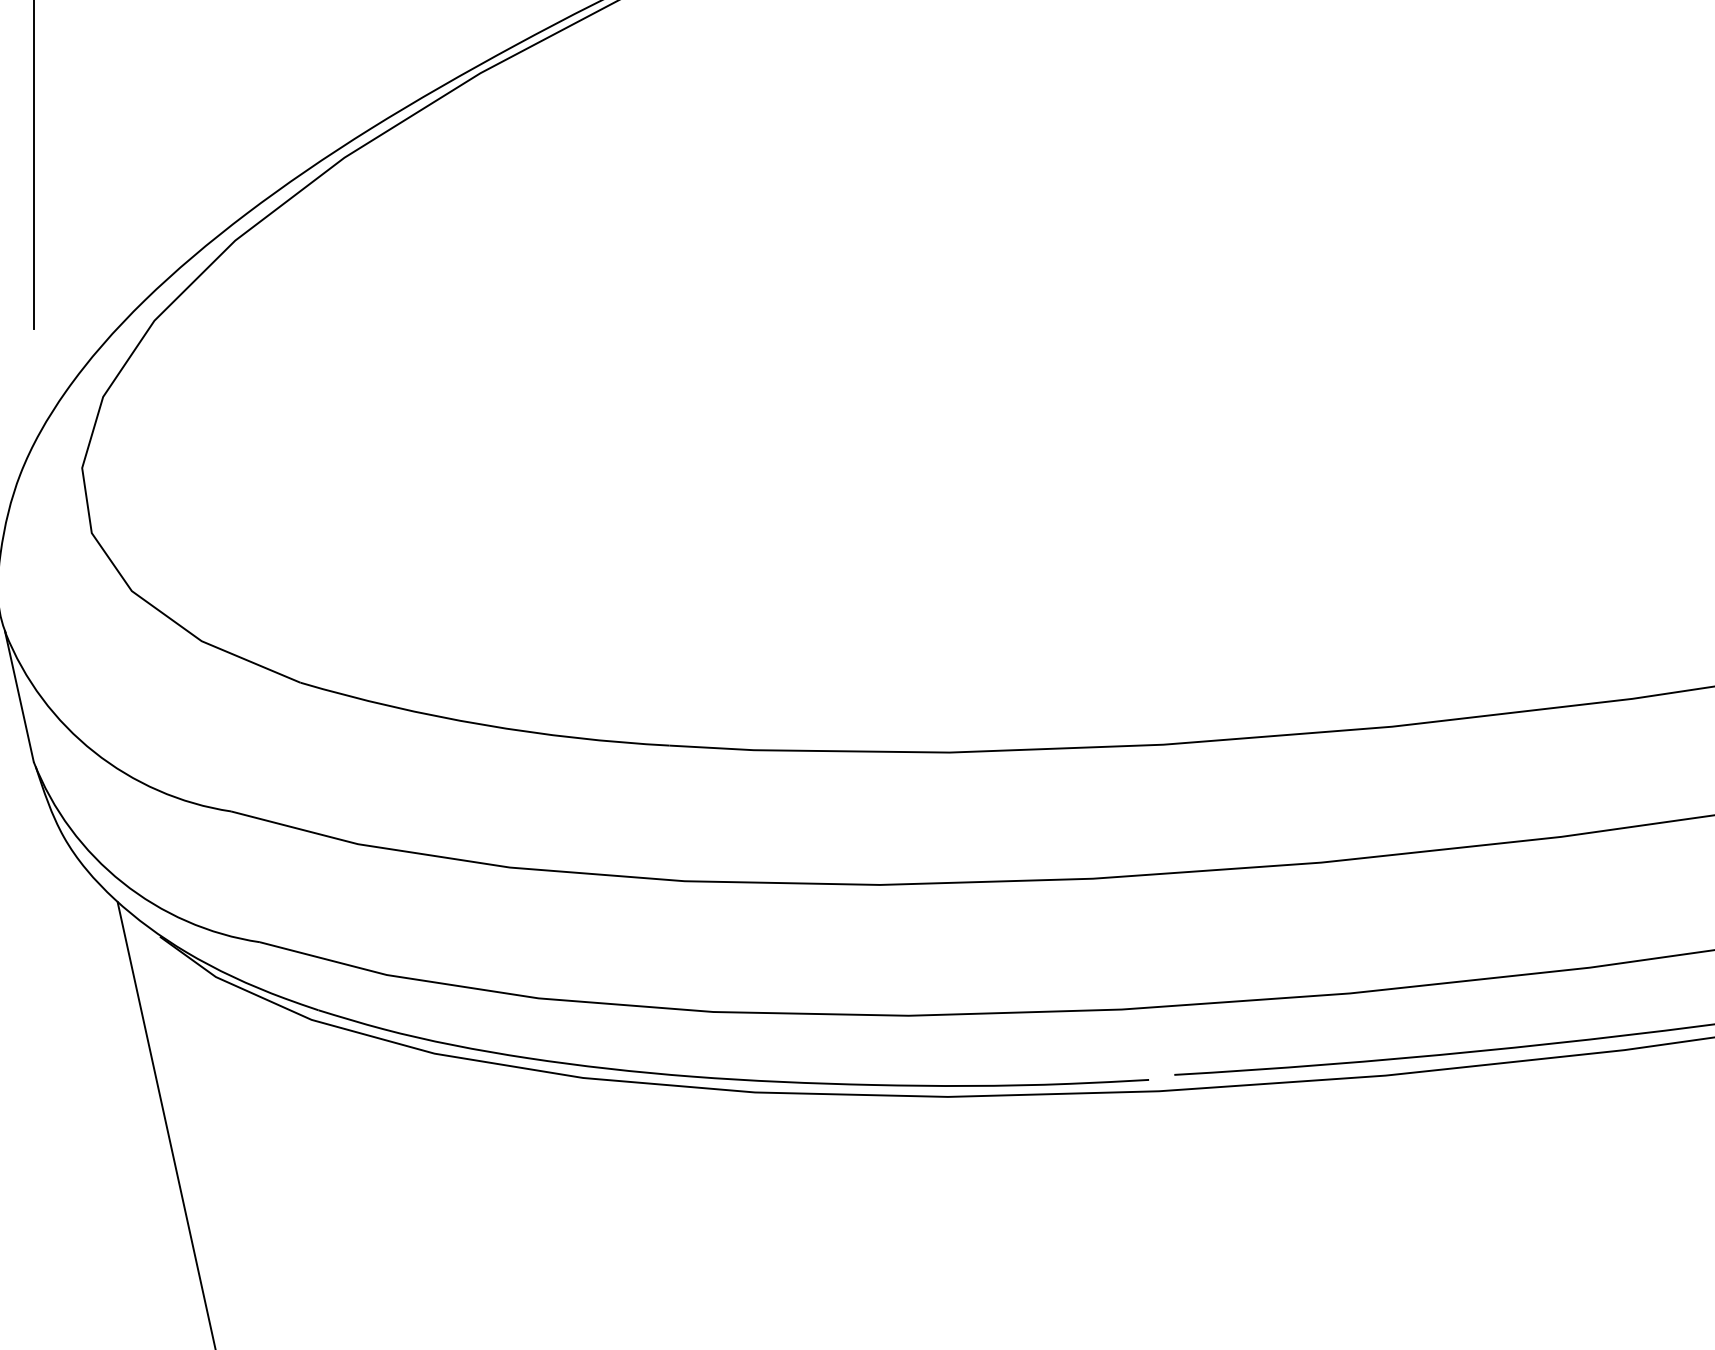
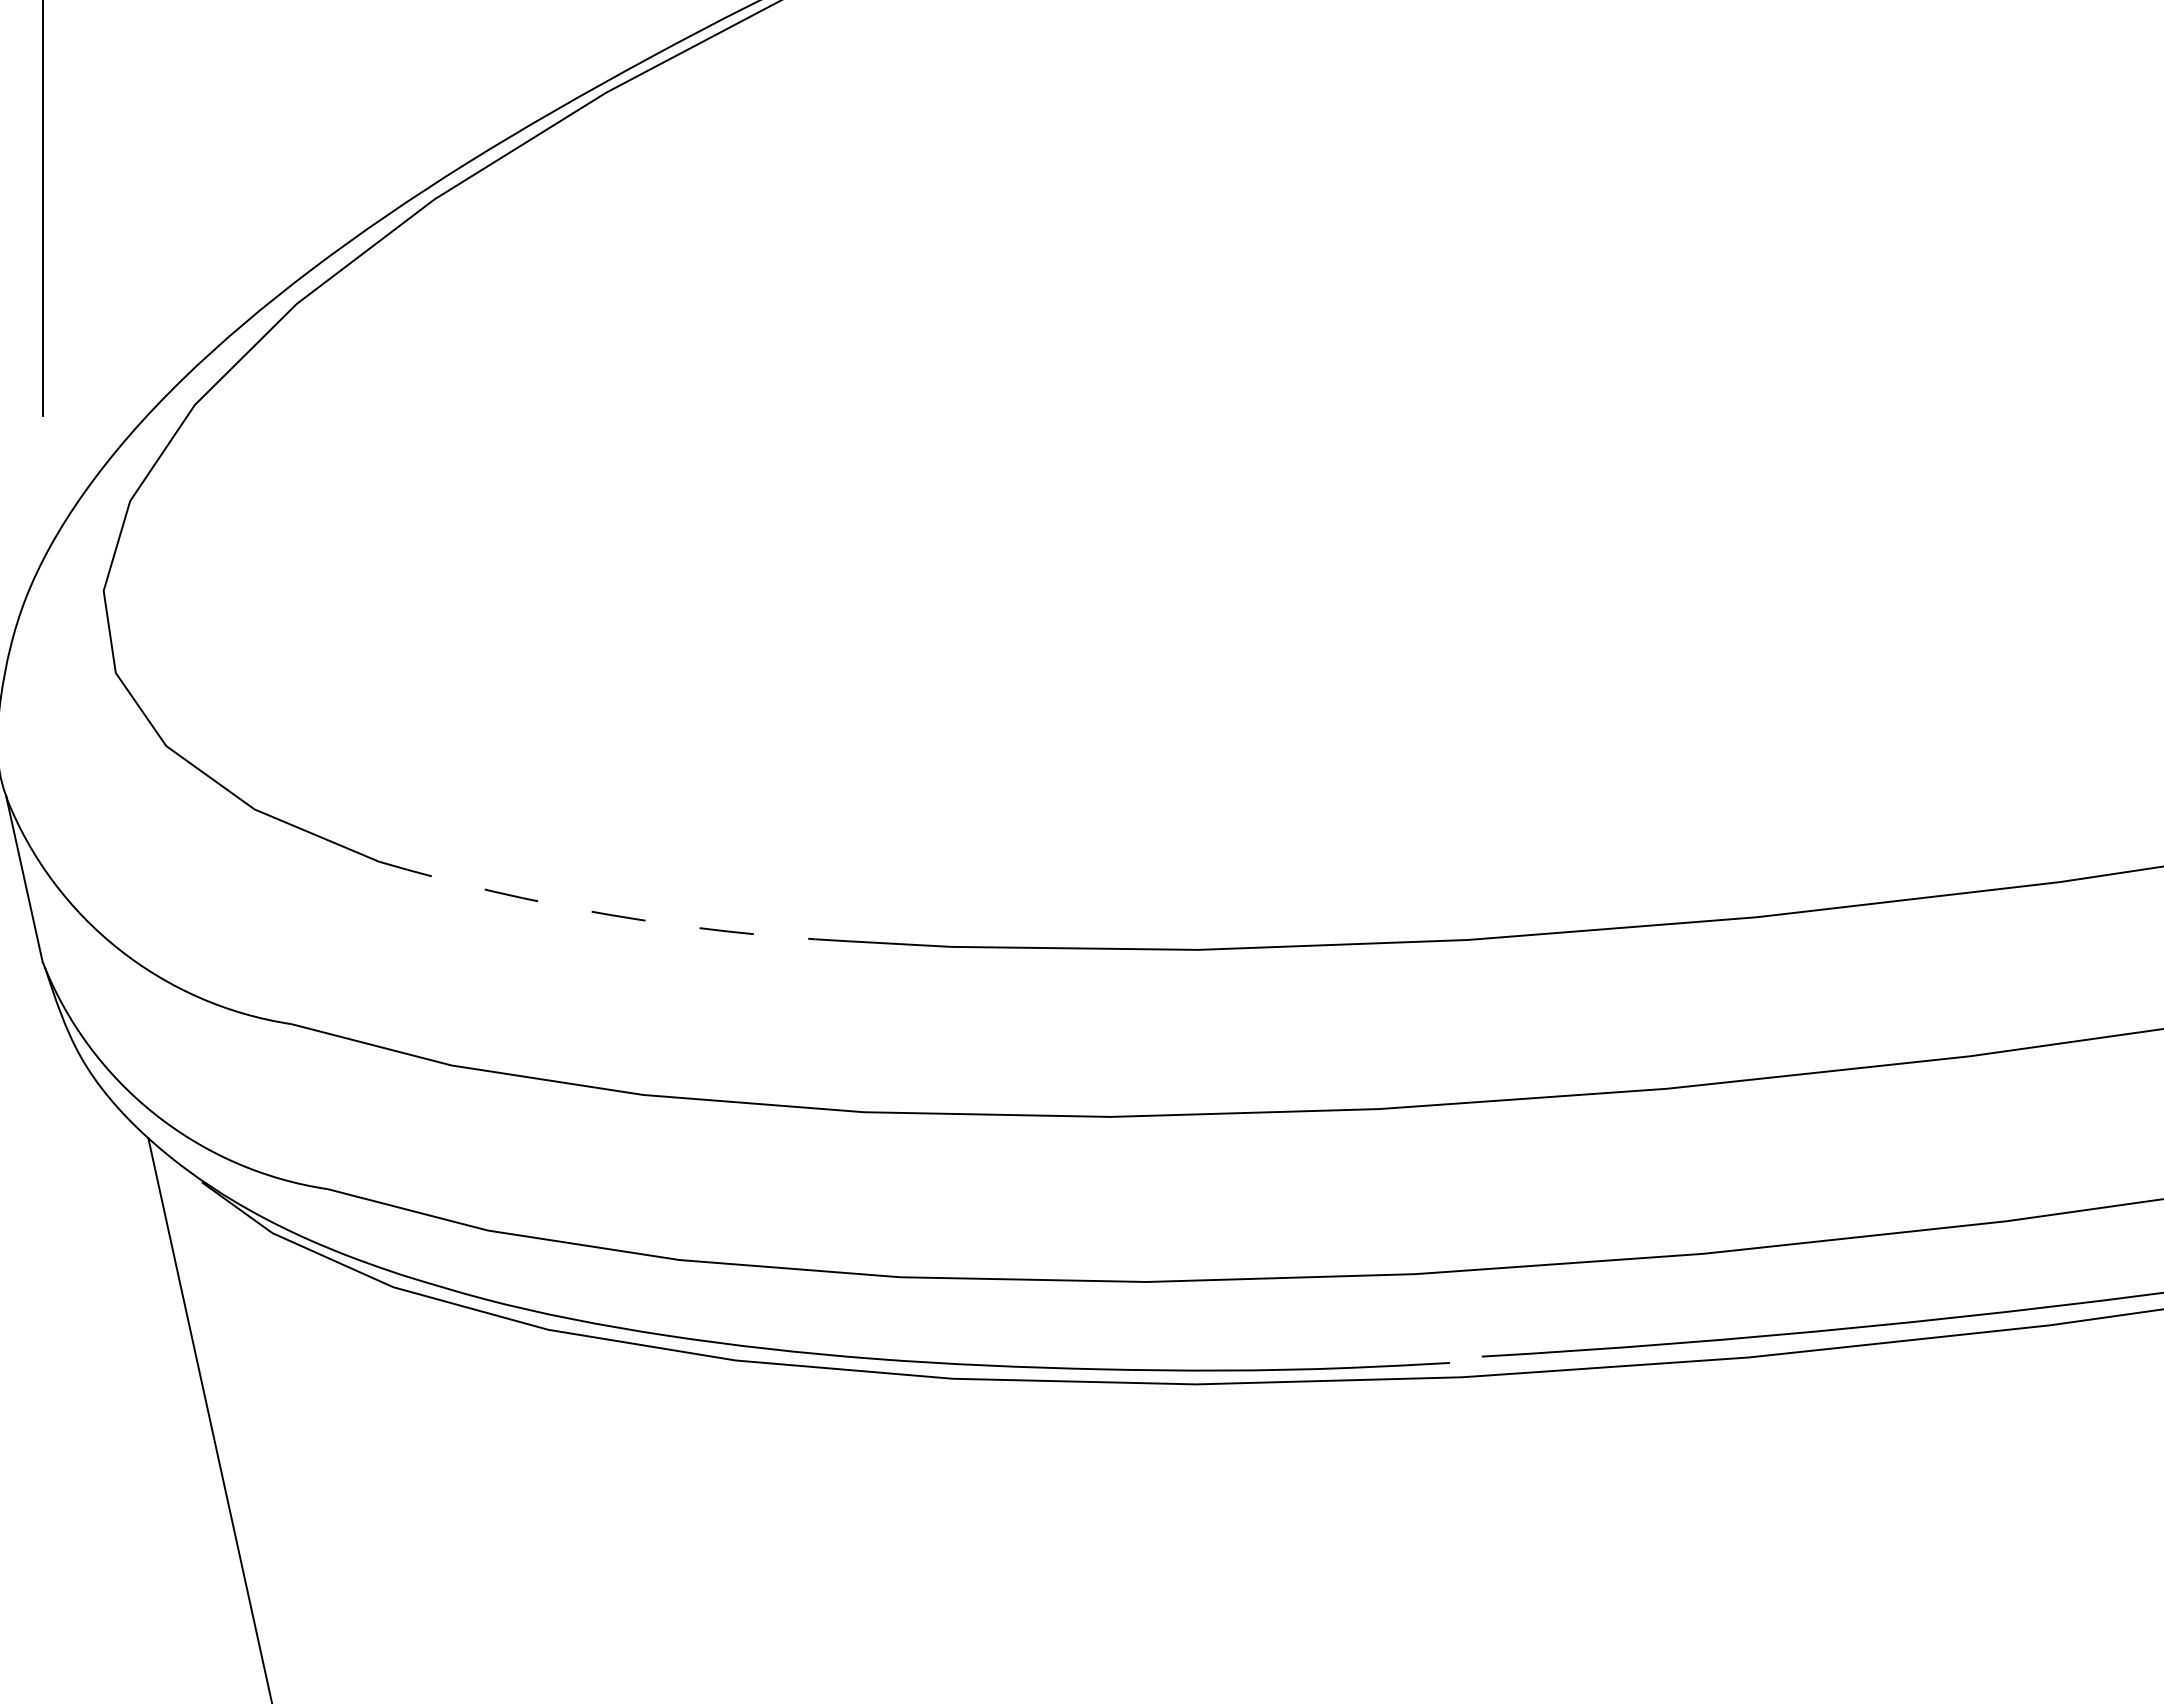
arc: (483, 724) -> (609, 914), solid -> dashed

